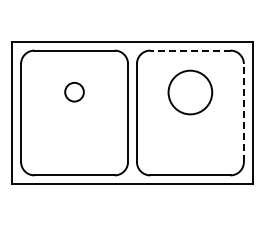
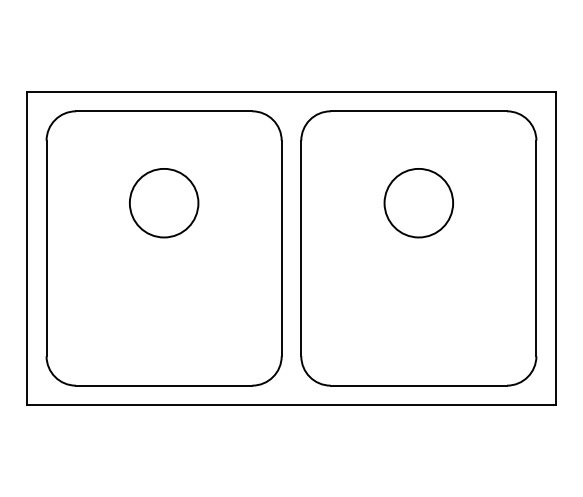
line: (189, 50) -> (416, 111), dashed -> solid
circle: (74, 91) -> (163, 201), size x1.67
circle: (190, 91) -> (419, 201), size x0.71
line: (243, 112) -> (535, 247), dashed -> solid

